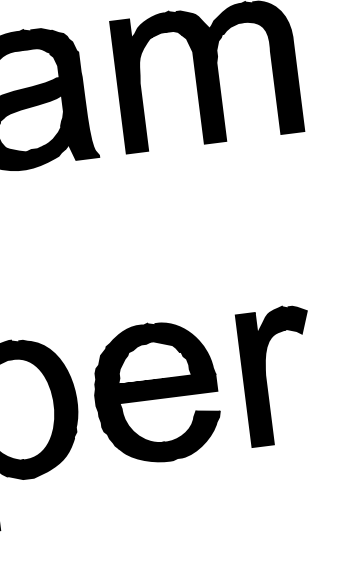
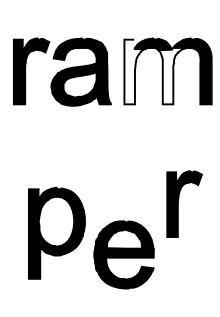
fill: (219, 82) -> (173, 75), removed
fill: (136, 84) -> (133, 71), removed
part: (278, 374) -> (184, 203), moved
part: (154, 392) -> (123, 254), moved

